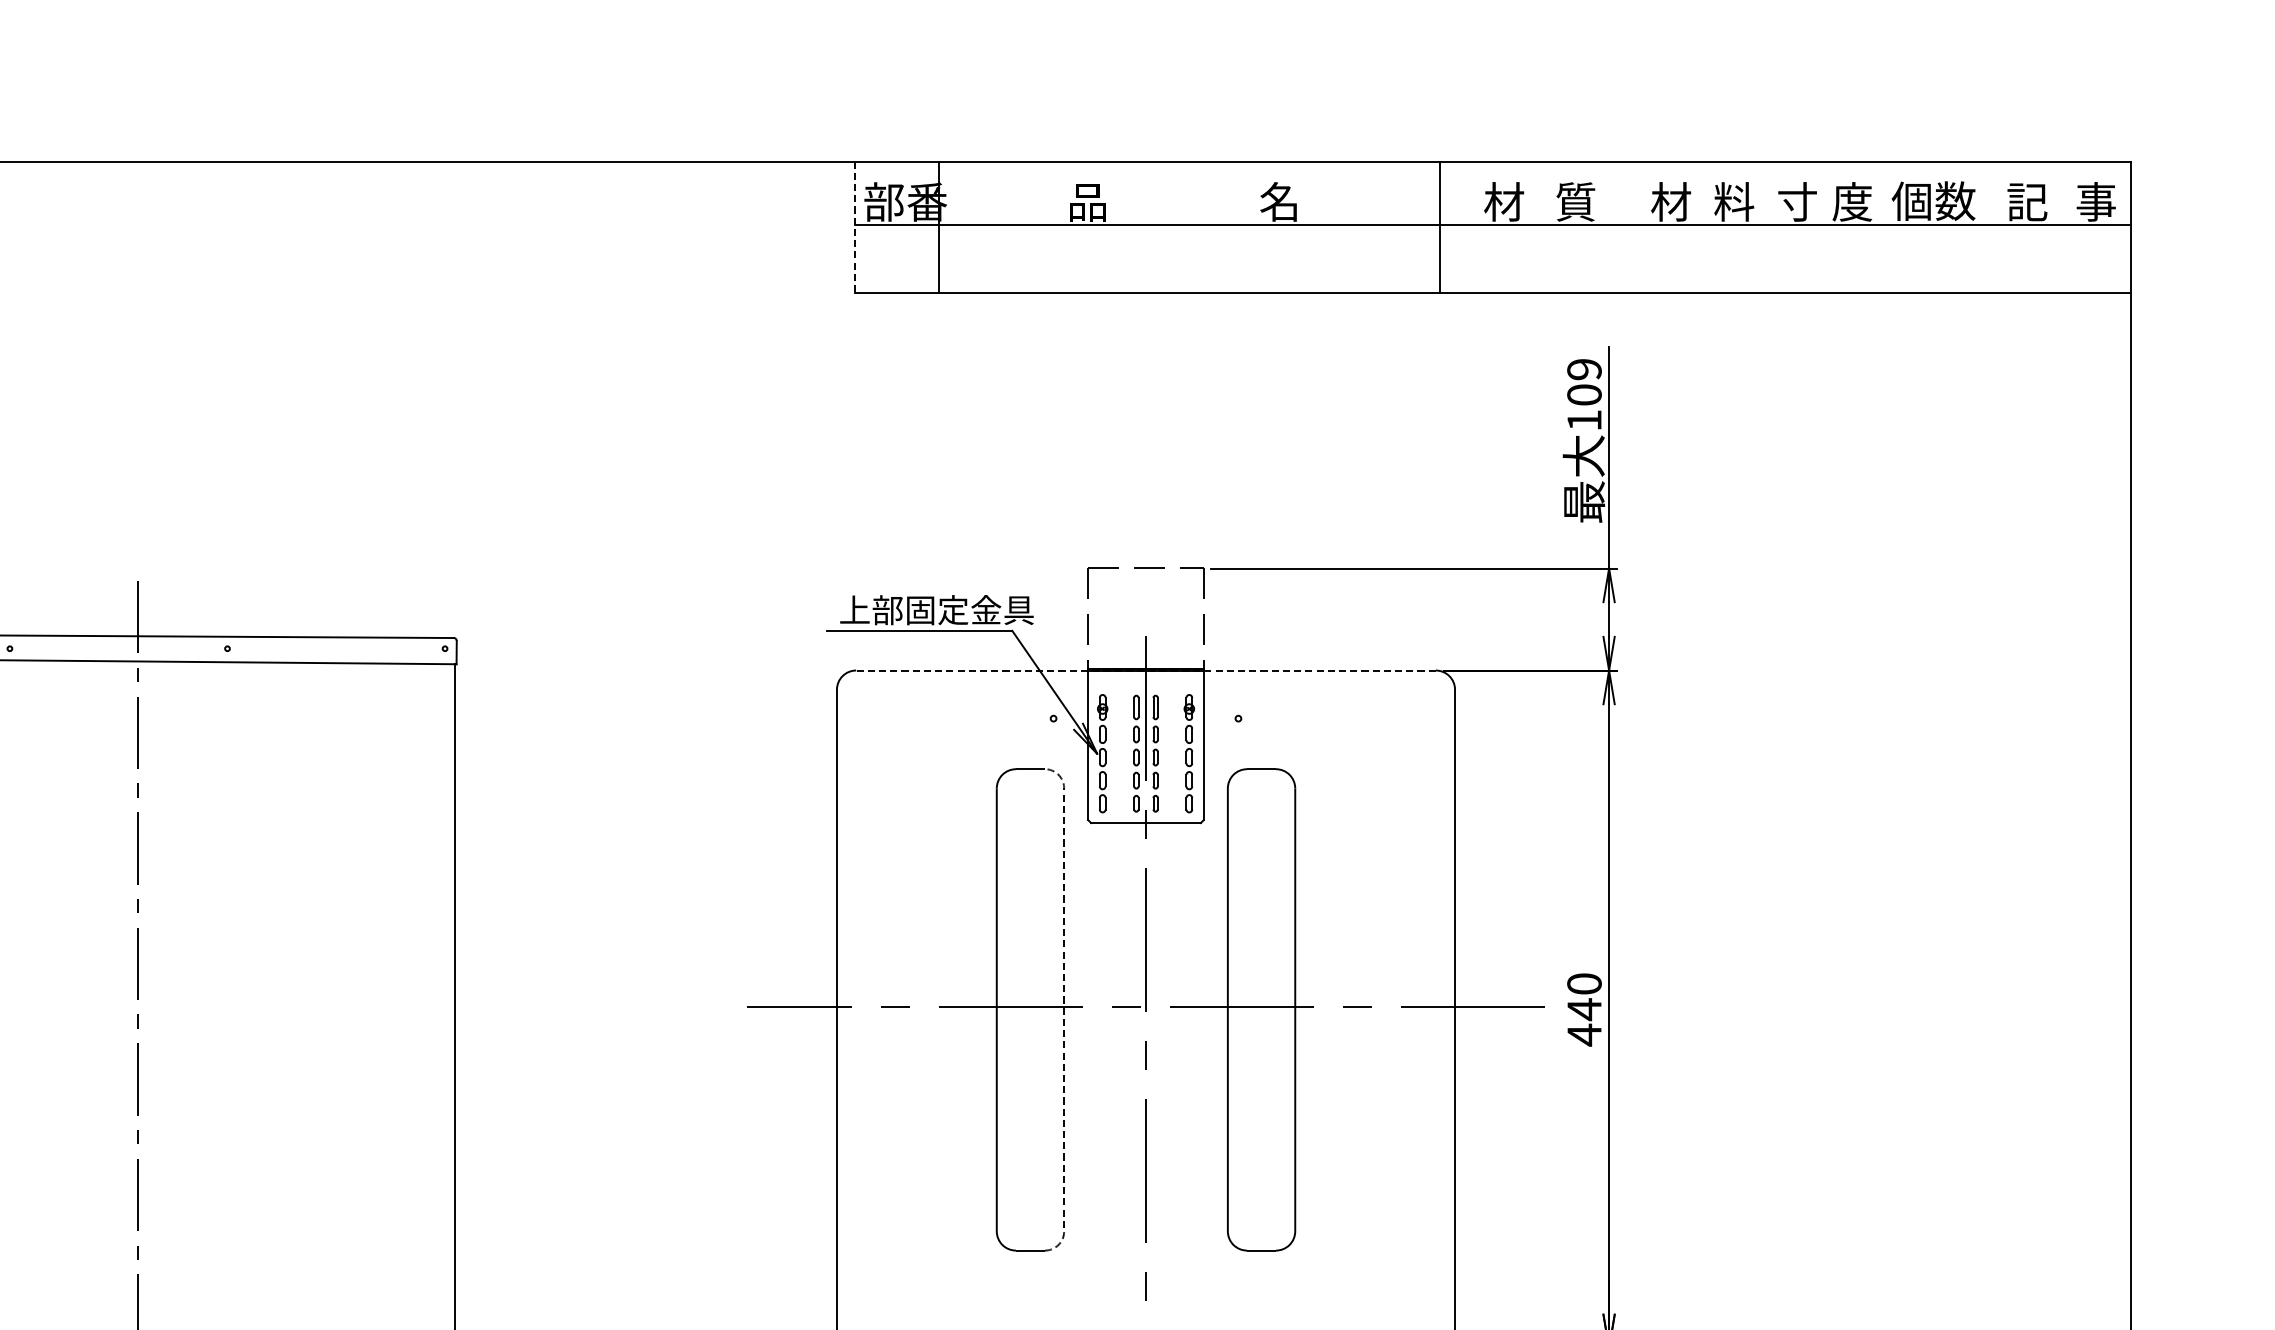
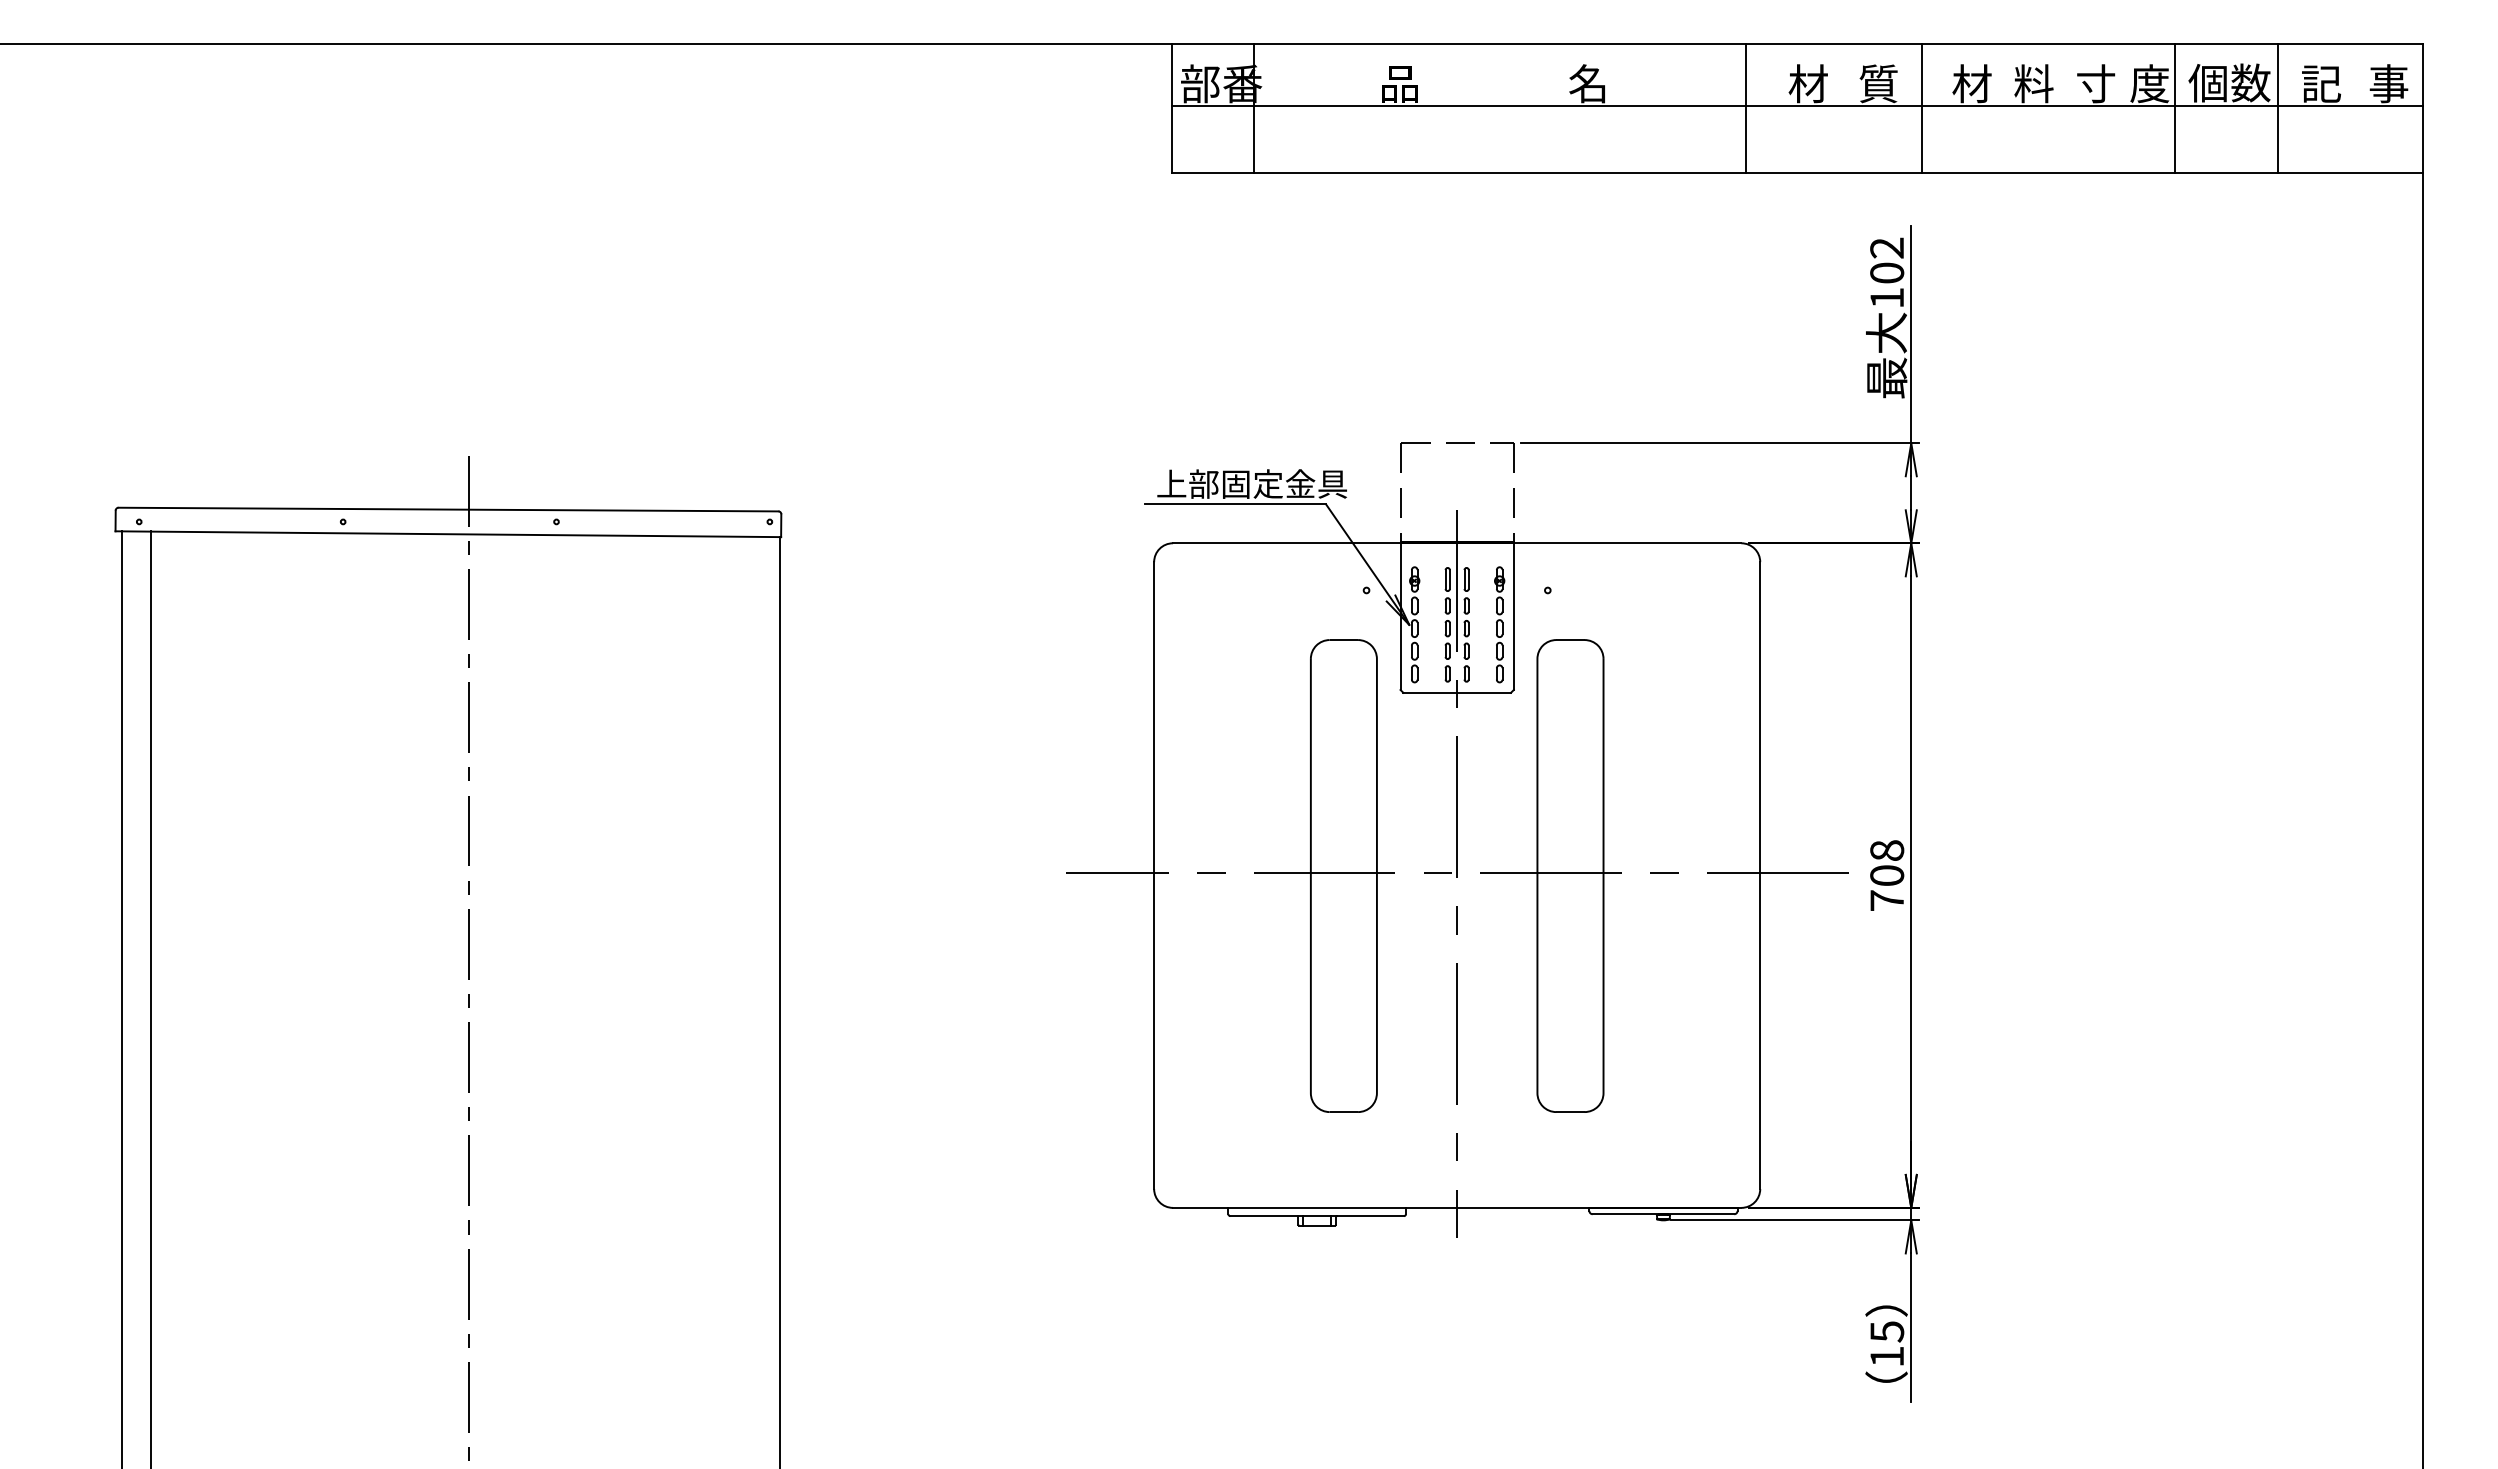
line: (854, 227) -> (1171, 108), dashed -> solid
line: (1619, 227) -> (1921, 108), added
line: (1877, 227) -> (2174, 108), added
line: (1983, 227) -> (2278, 108), added
text: (1584, 368) -> (1887, 247), 109 -> 102
line: (1145, 670) -> (1456, 543), dashed -> solid
line: (1063, 1009) -> (1376, 875), dashed -> solid
text: (1584, 1010) -> (1887, 876), 440 -> 708

